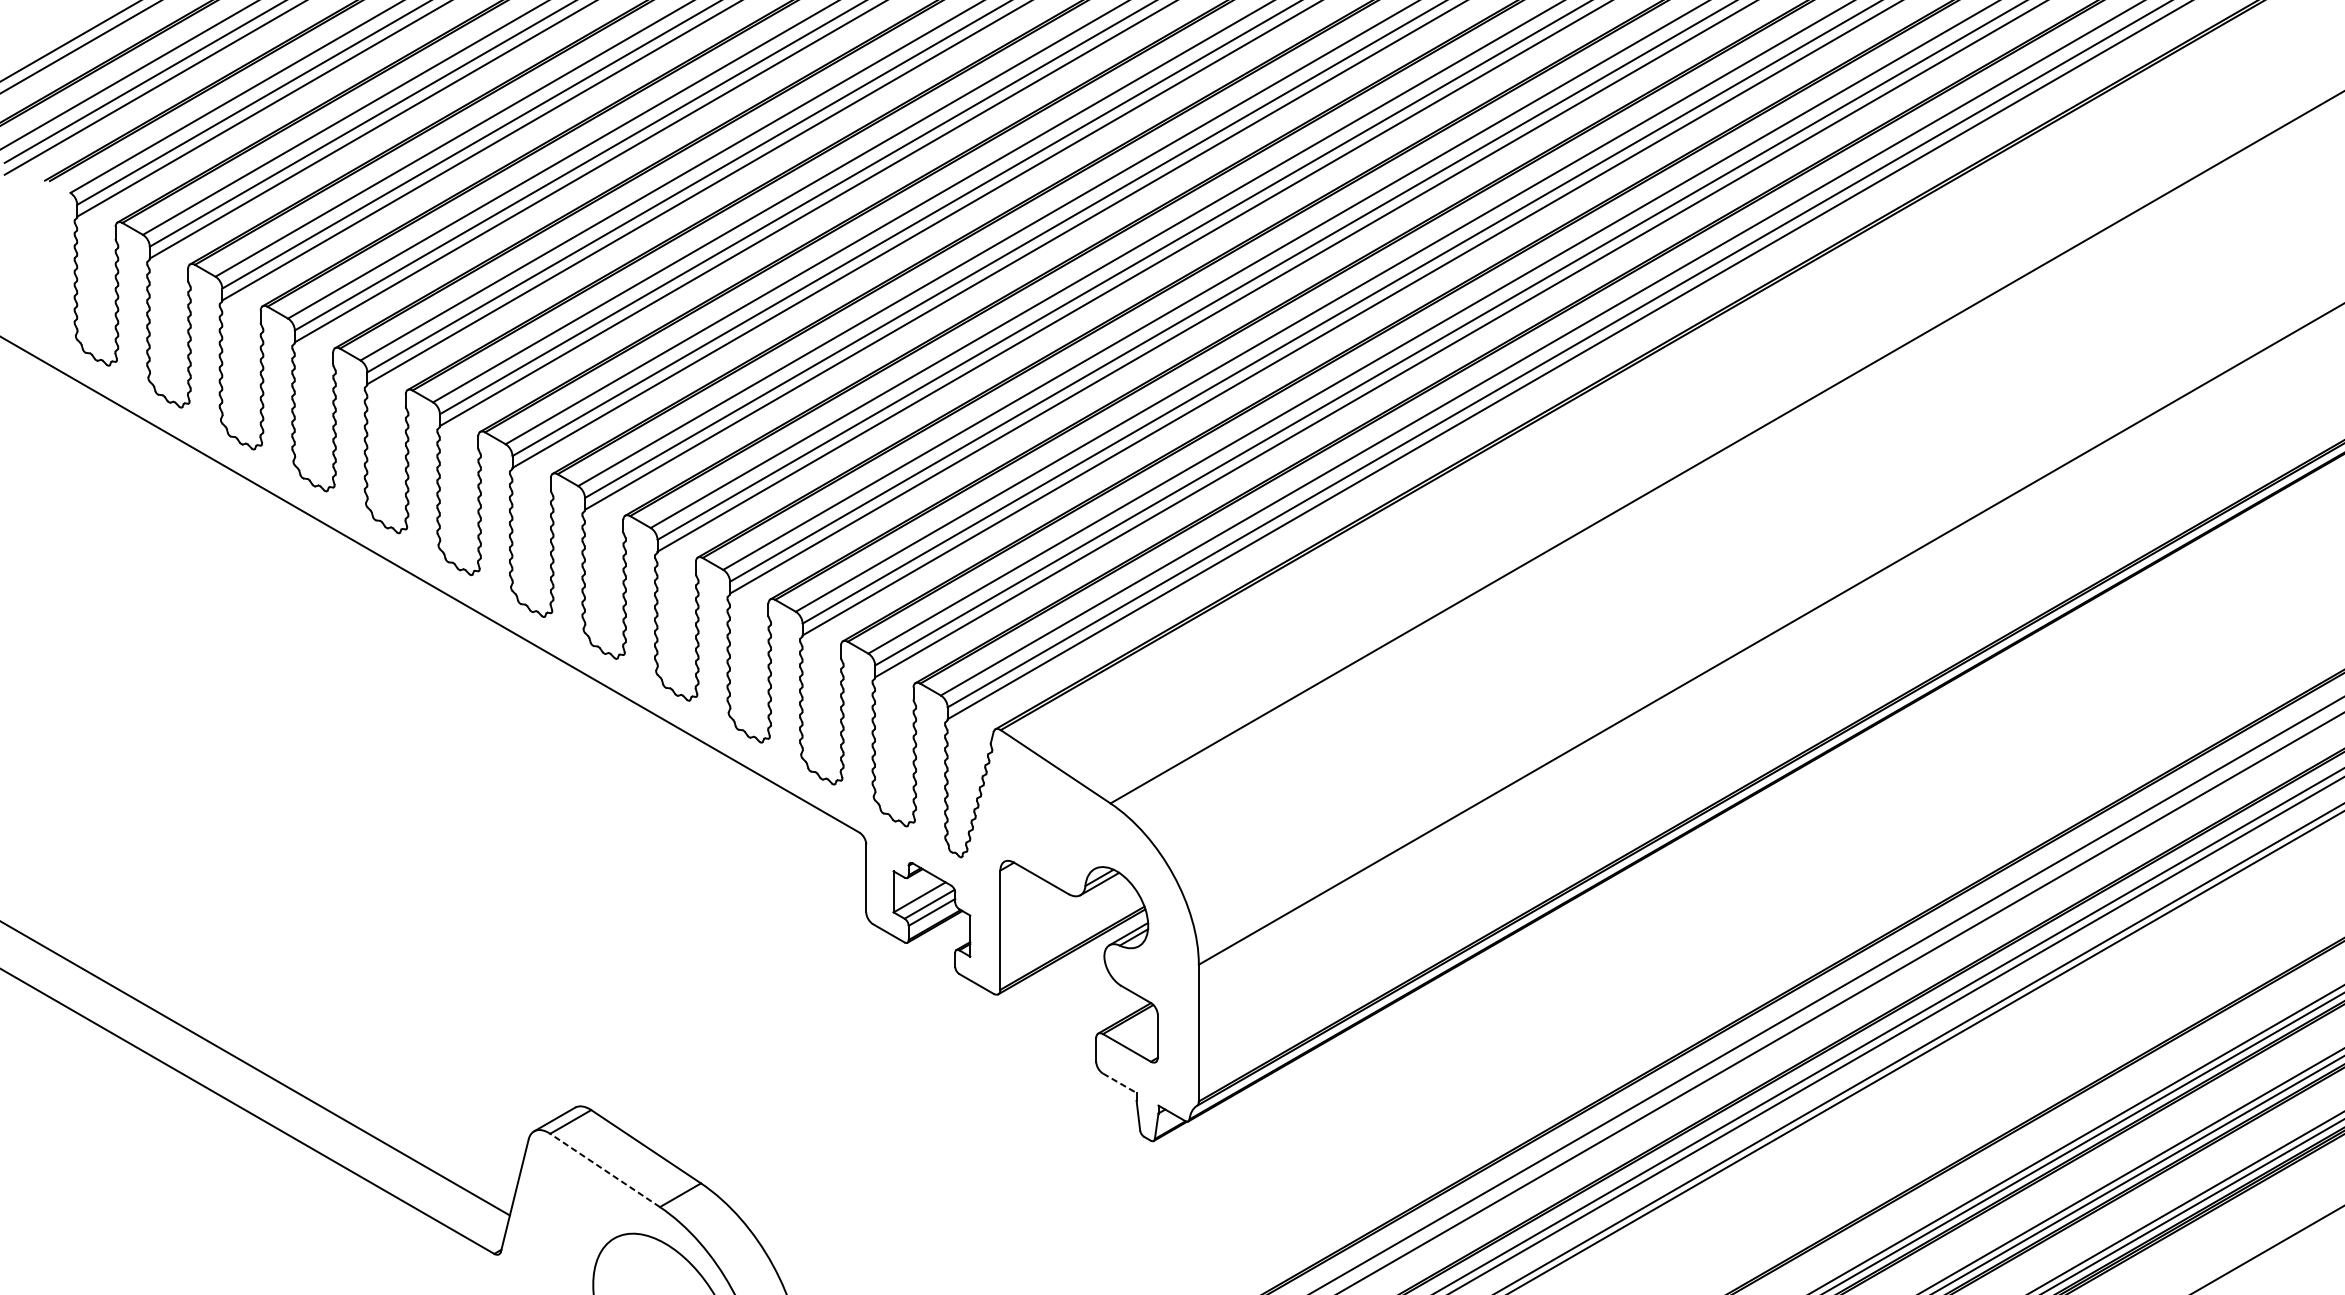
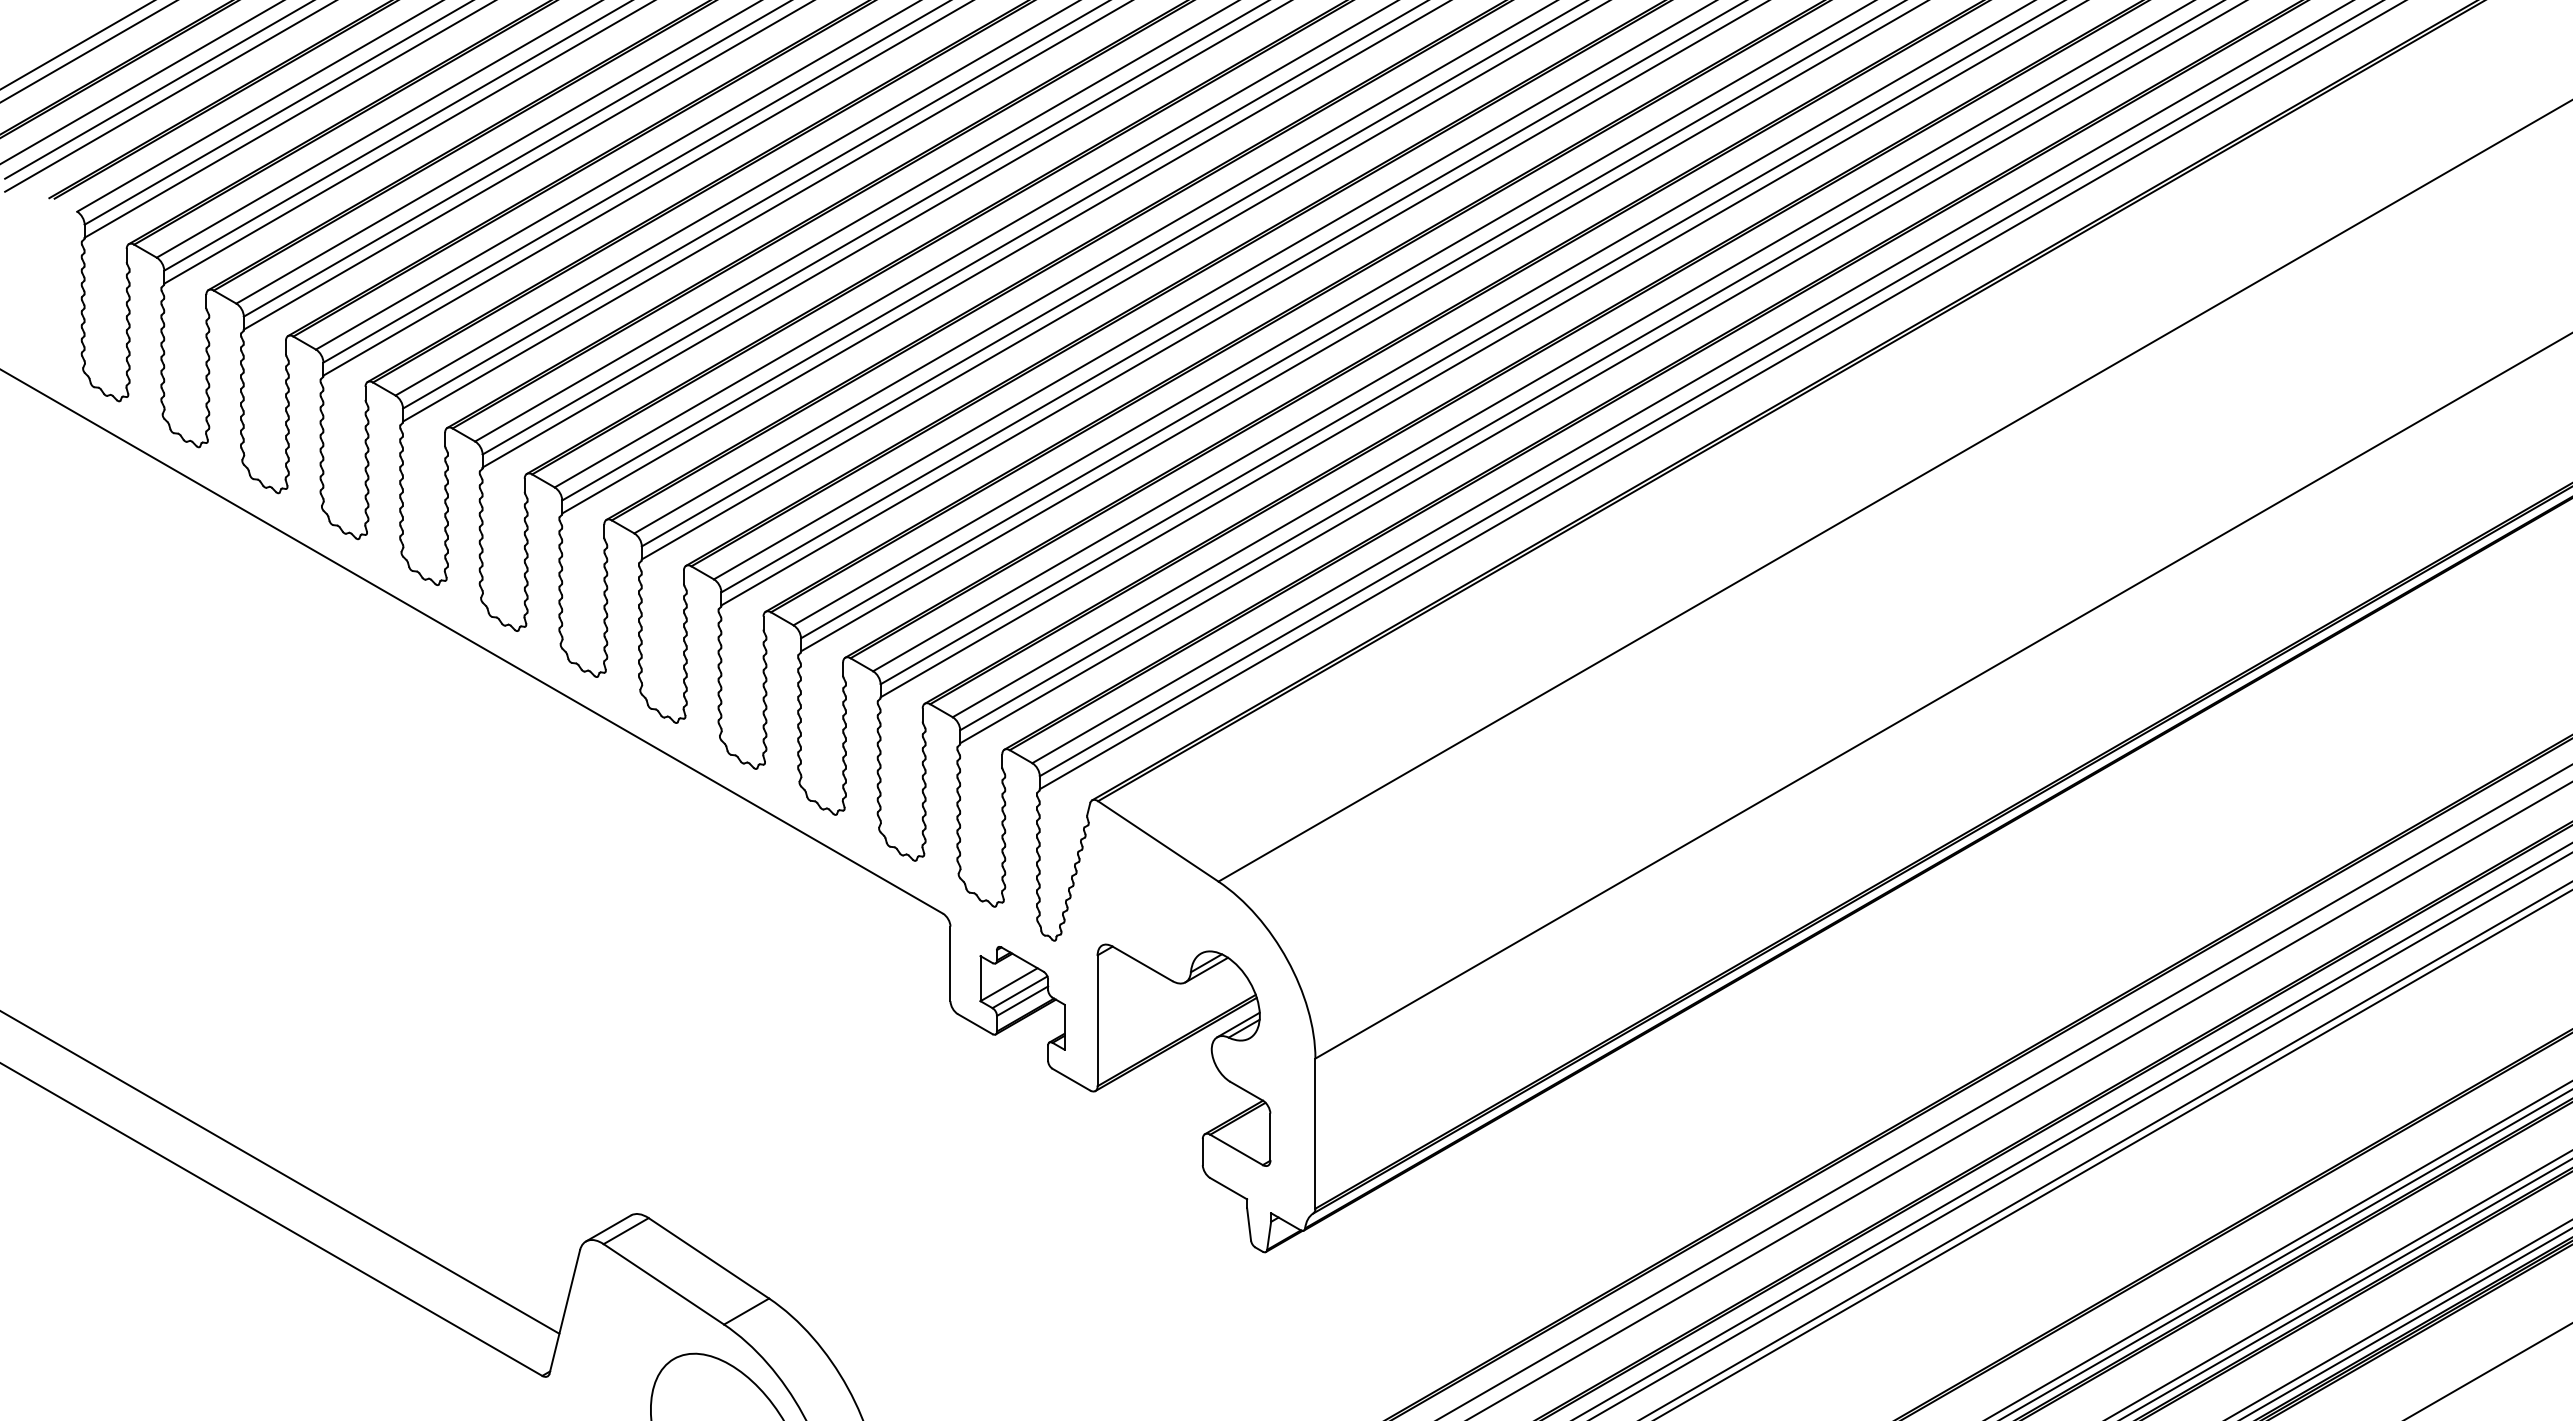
line: (1120, 1083) -> (1229, 1188), dashed -> solid
line: (604, 1170) -> (663, 1284), dashed -> solid

